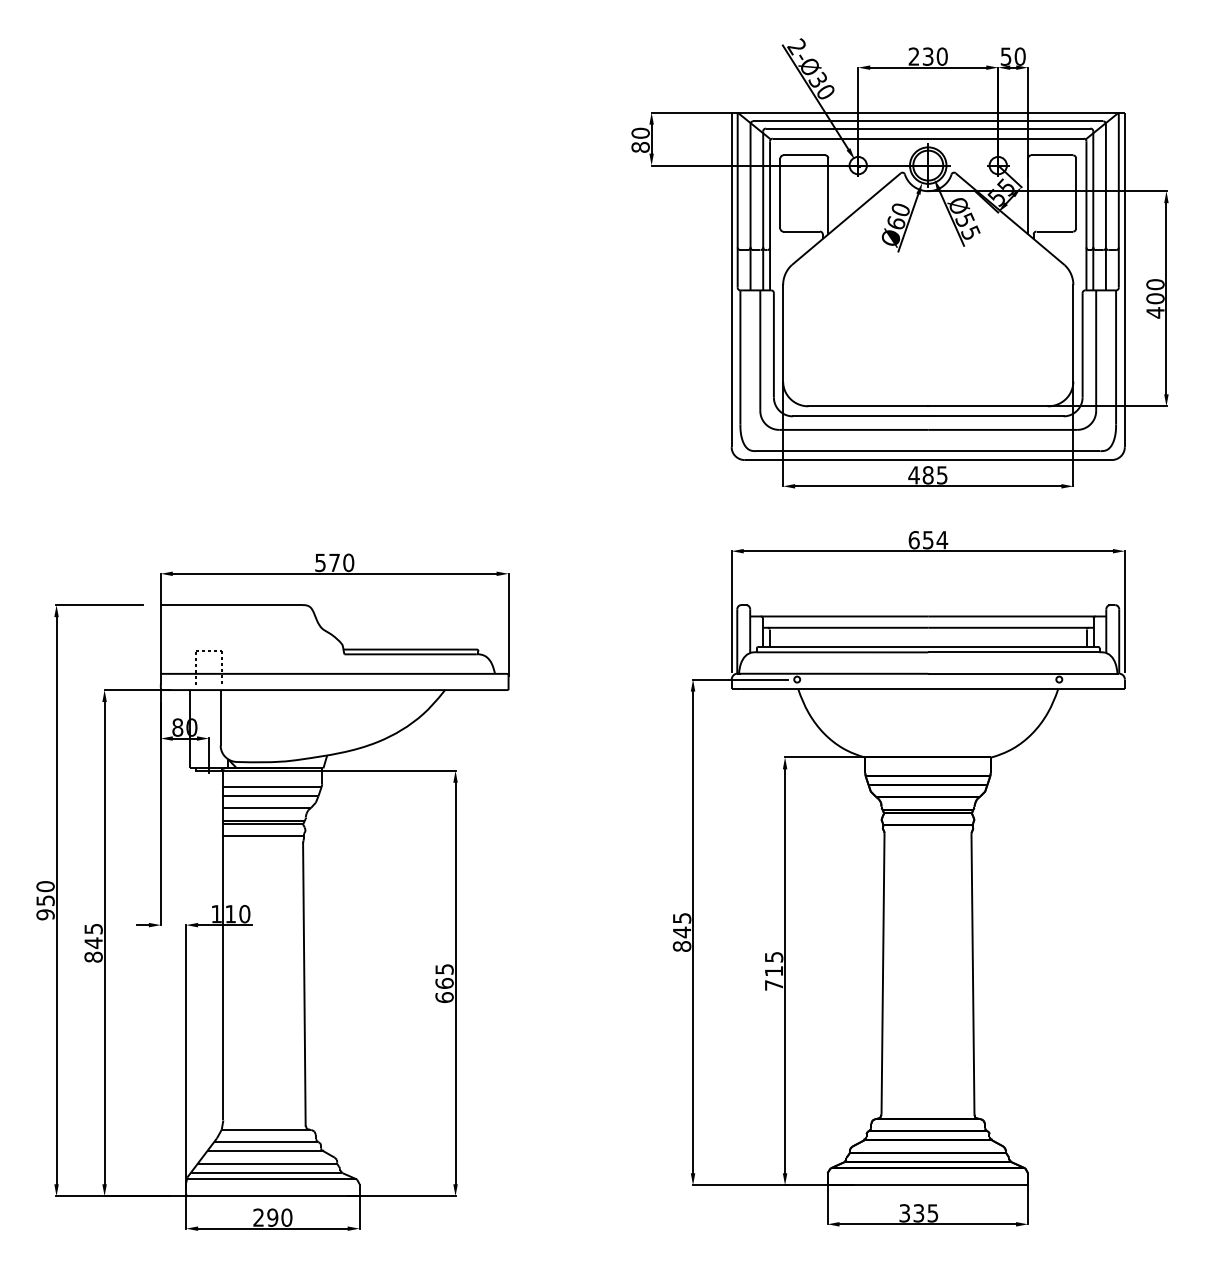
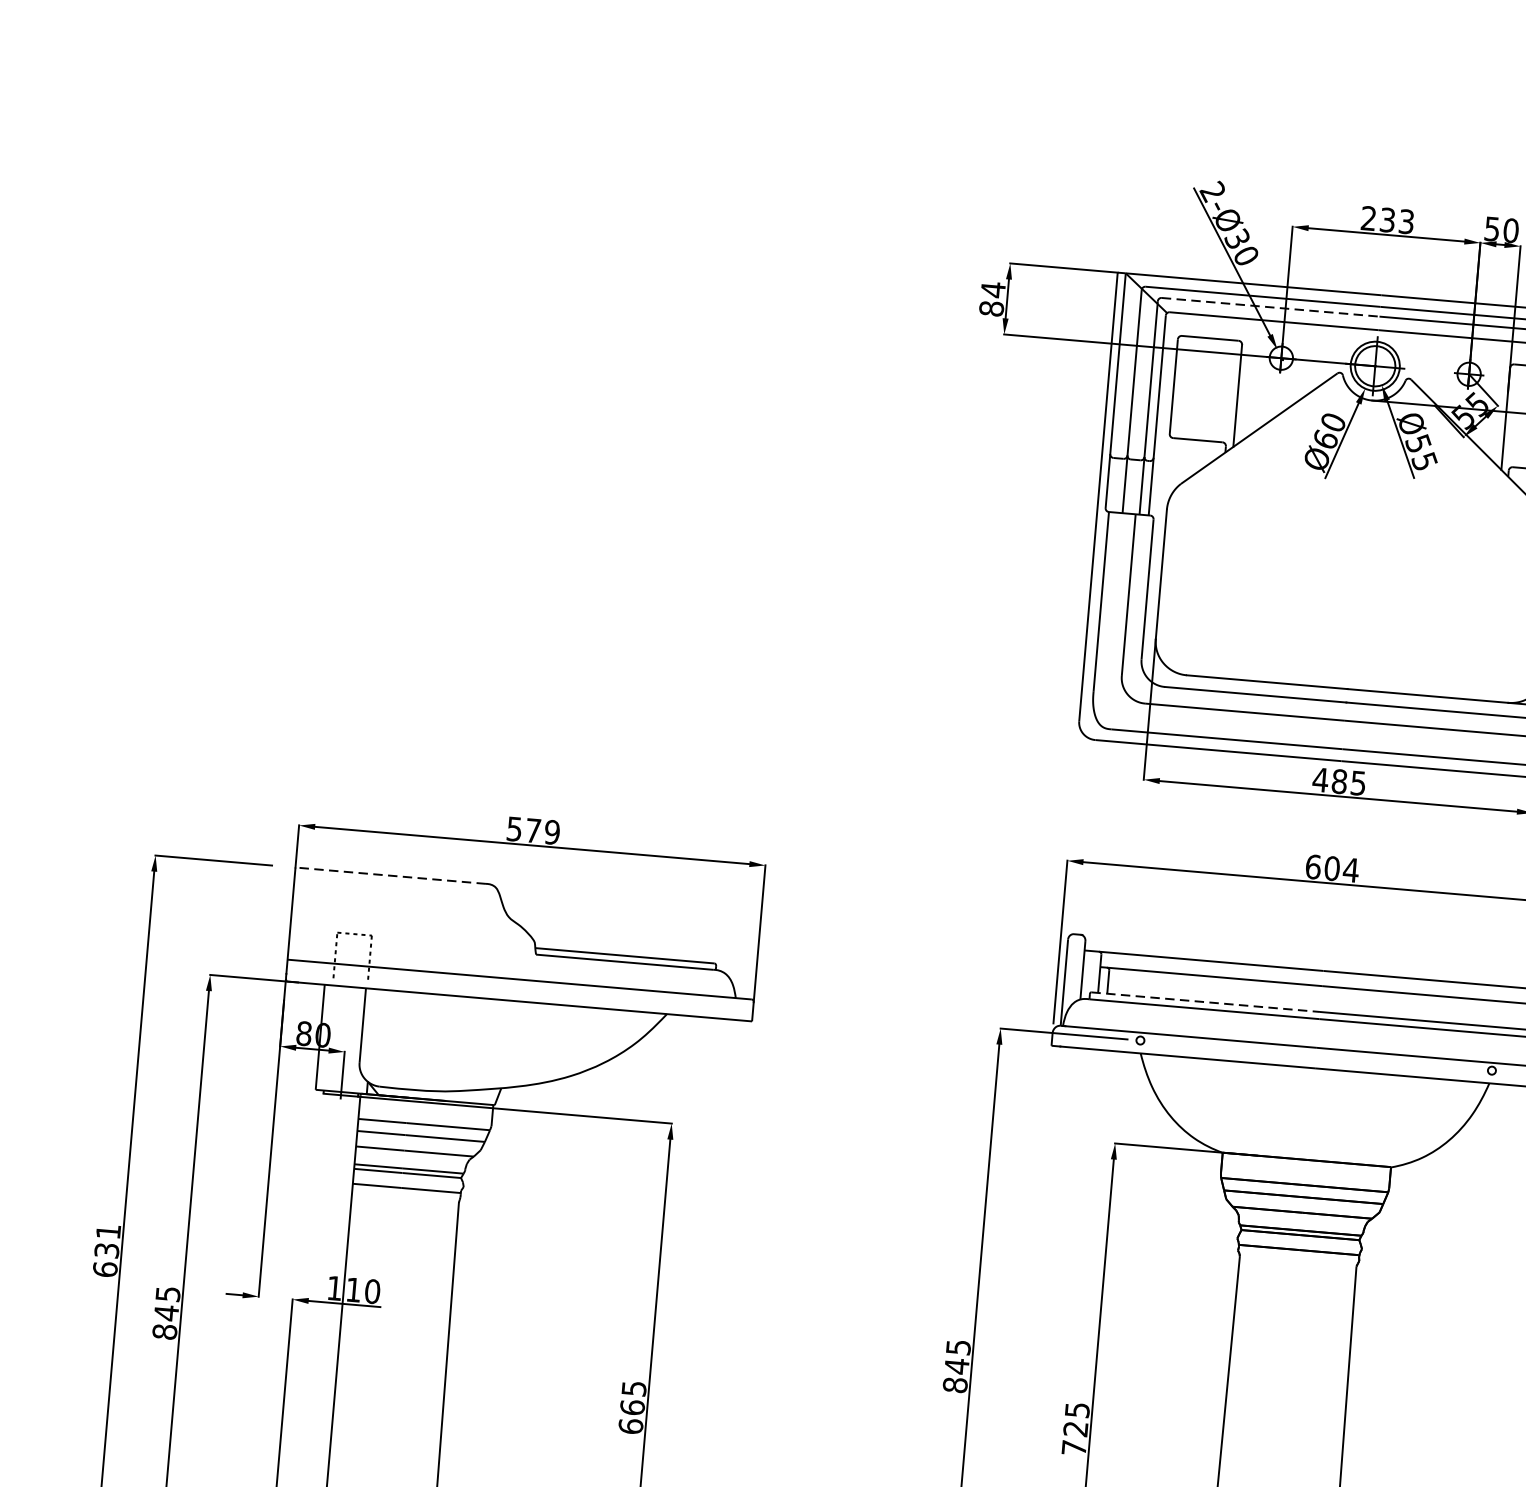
text: (941, 56) -> (1405, 221), 230 -> 233
line: (847, 128) -> (1271, 307), solid -> dashed
text: (640, 133) -> (993, 290), 80 -> 84
text: (927, 540) -> (1331, 868), 654 -> 604
text: (348, 562) -> (552, 831), 570 -> 579
line: (231, 605) -> (390, 876), solid -> dashed
line: (843, 647) -> (1206, 1002), solid -> dashed
text: (45, 900) -> (106, 1250), 950 -> 631
text: (773, 971) -> (1075, 1429), 715 -> 725

